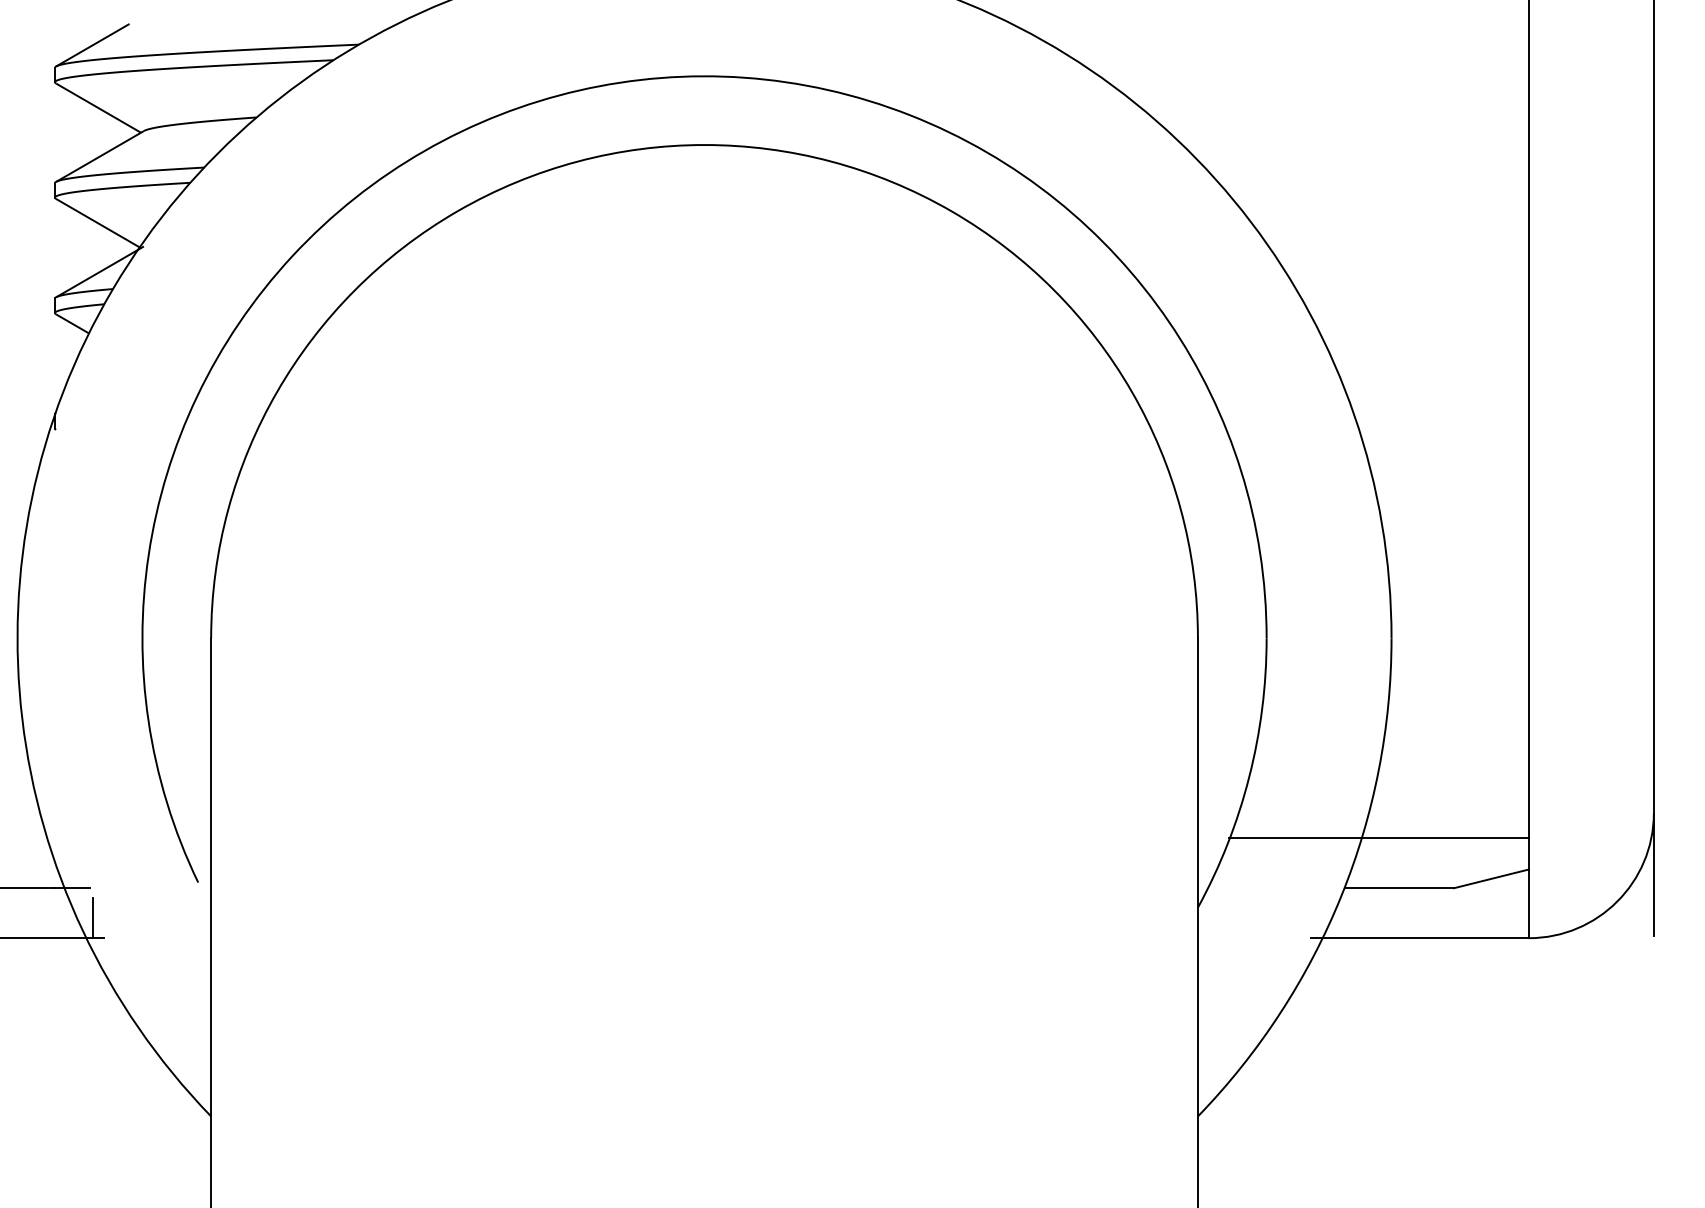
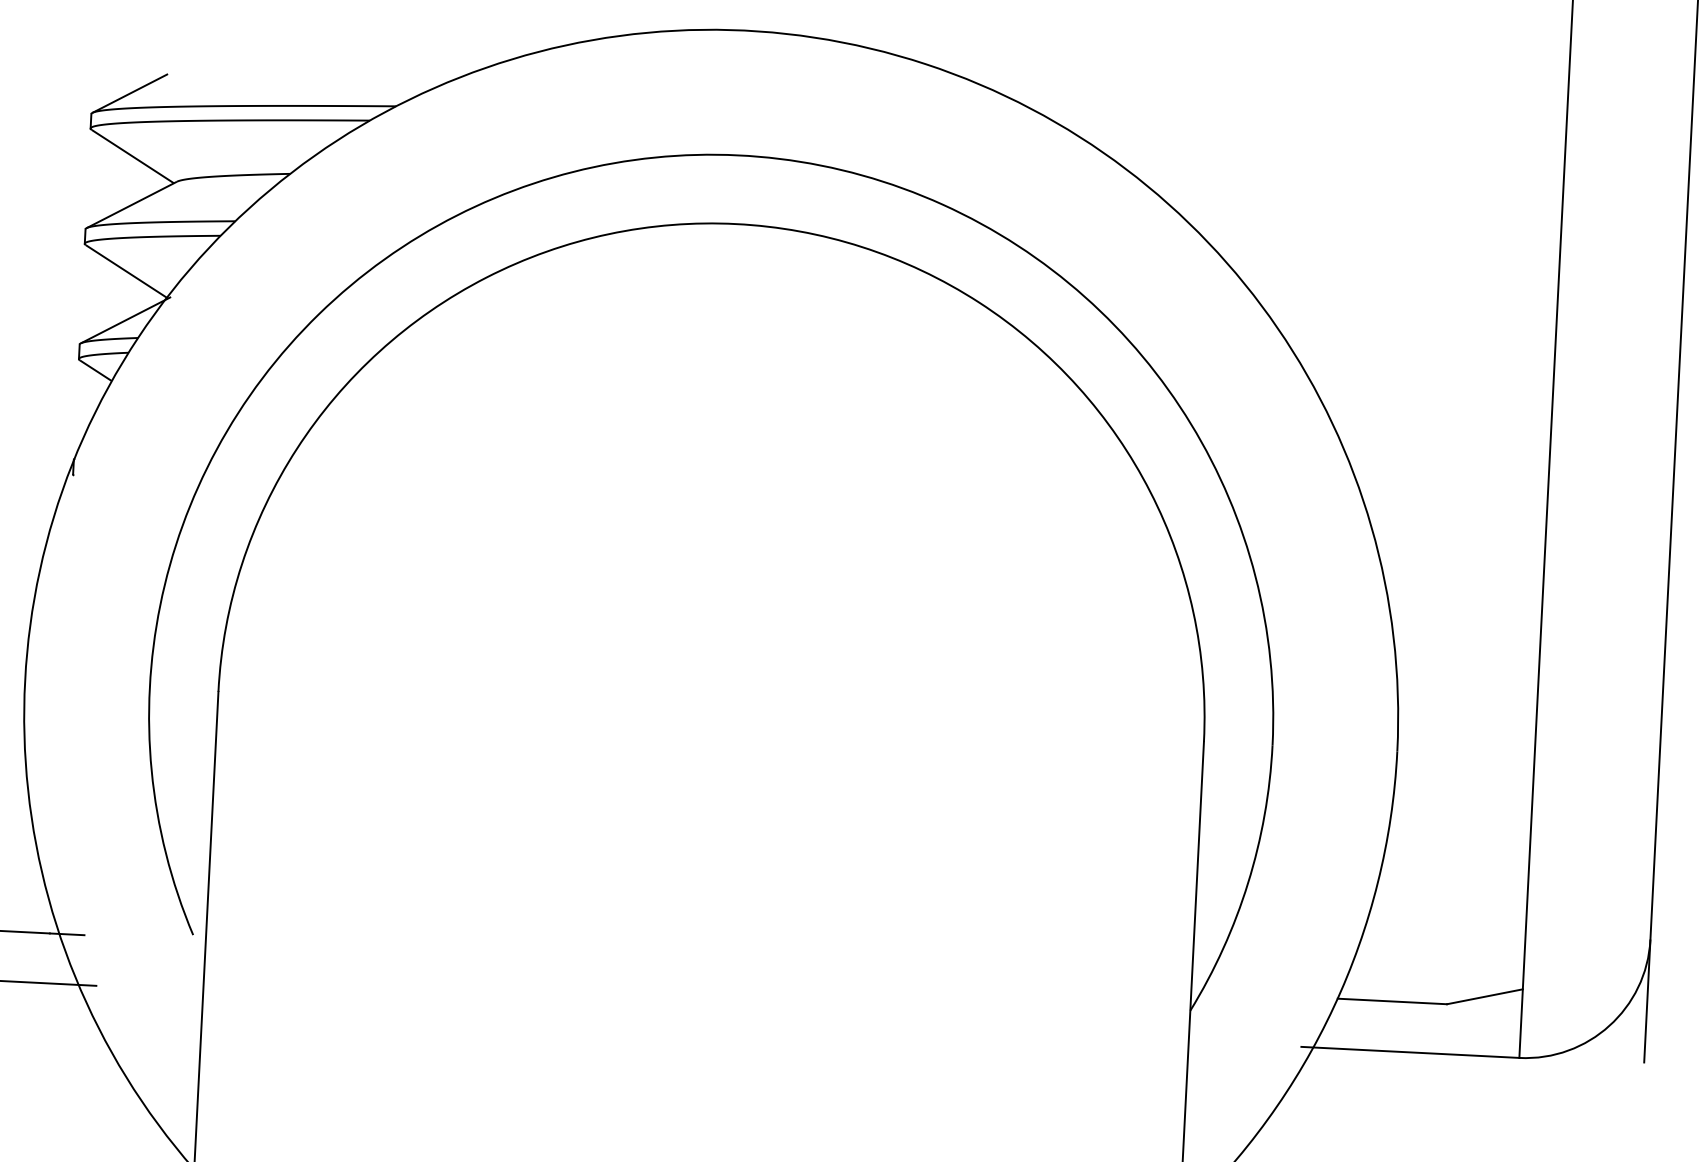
line: (1378, 838) -> (1374, 950), removed
line: (92, 918) -> (85, 965), removed

